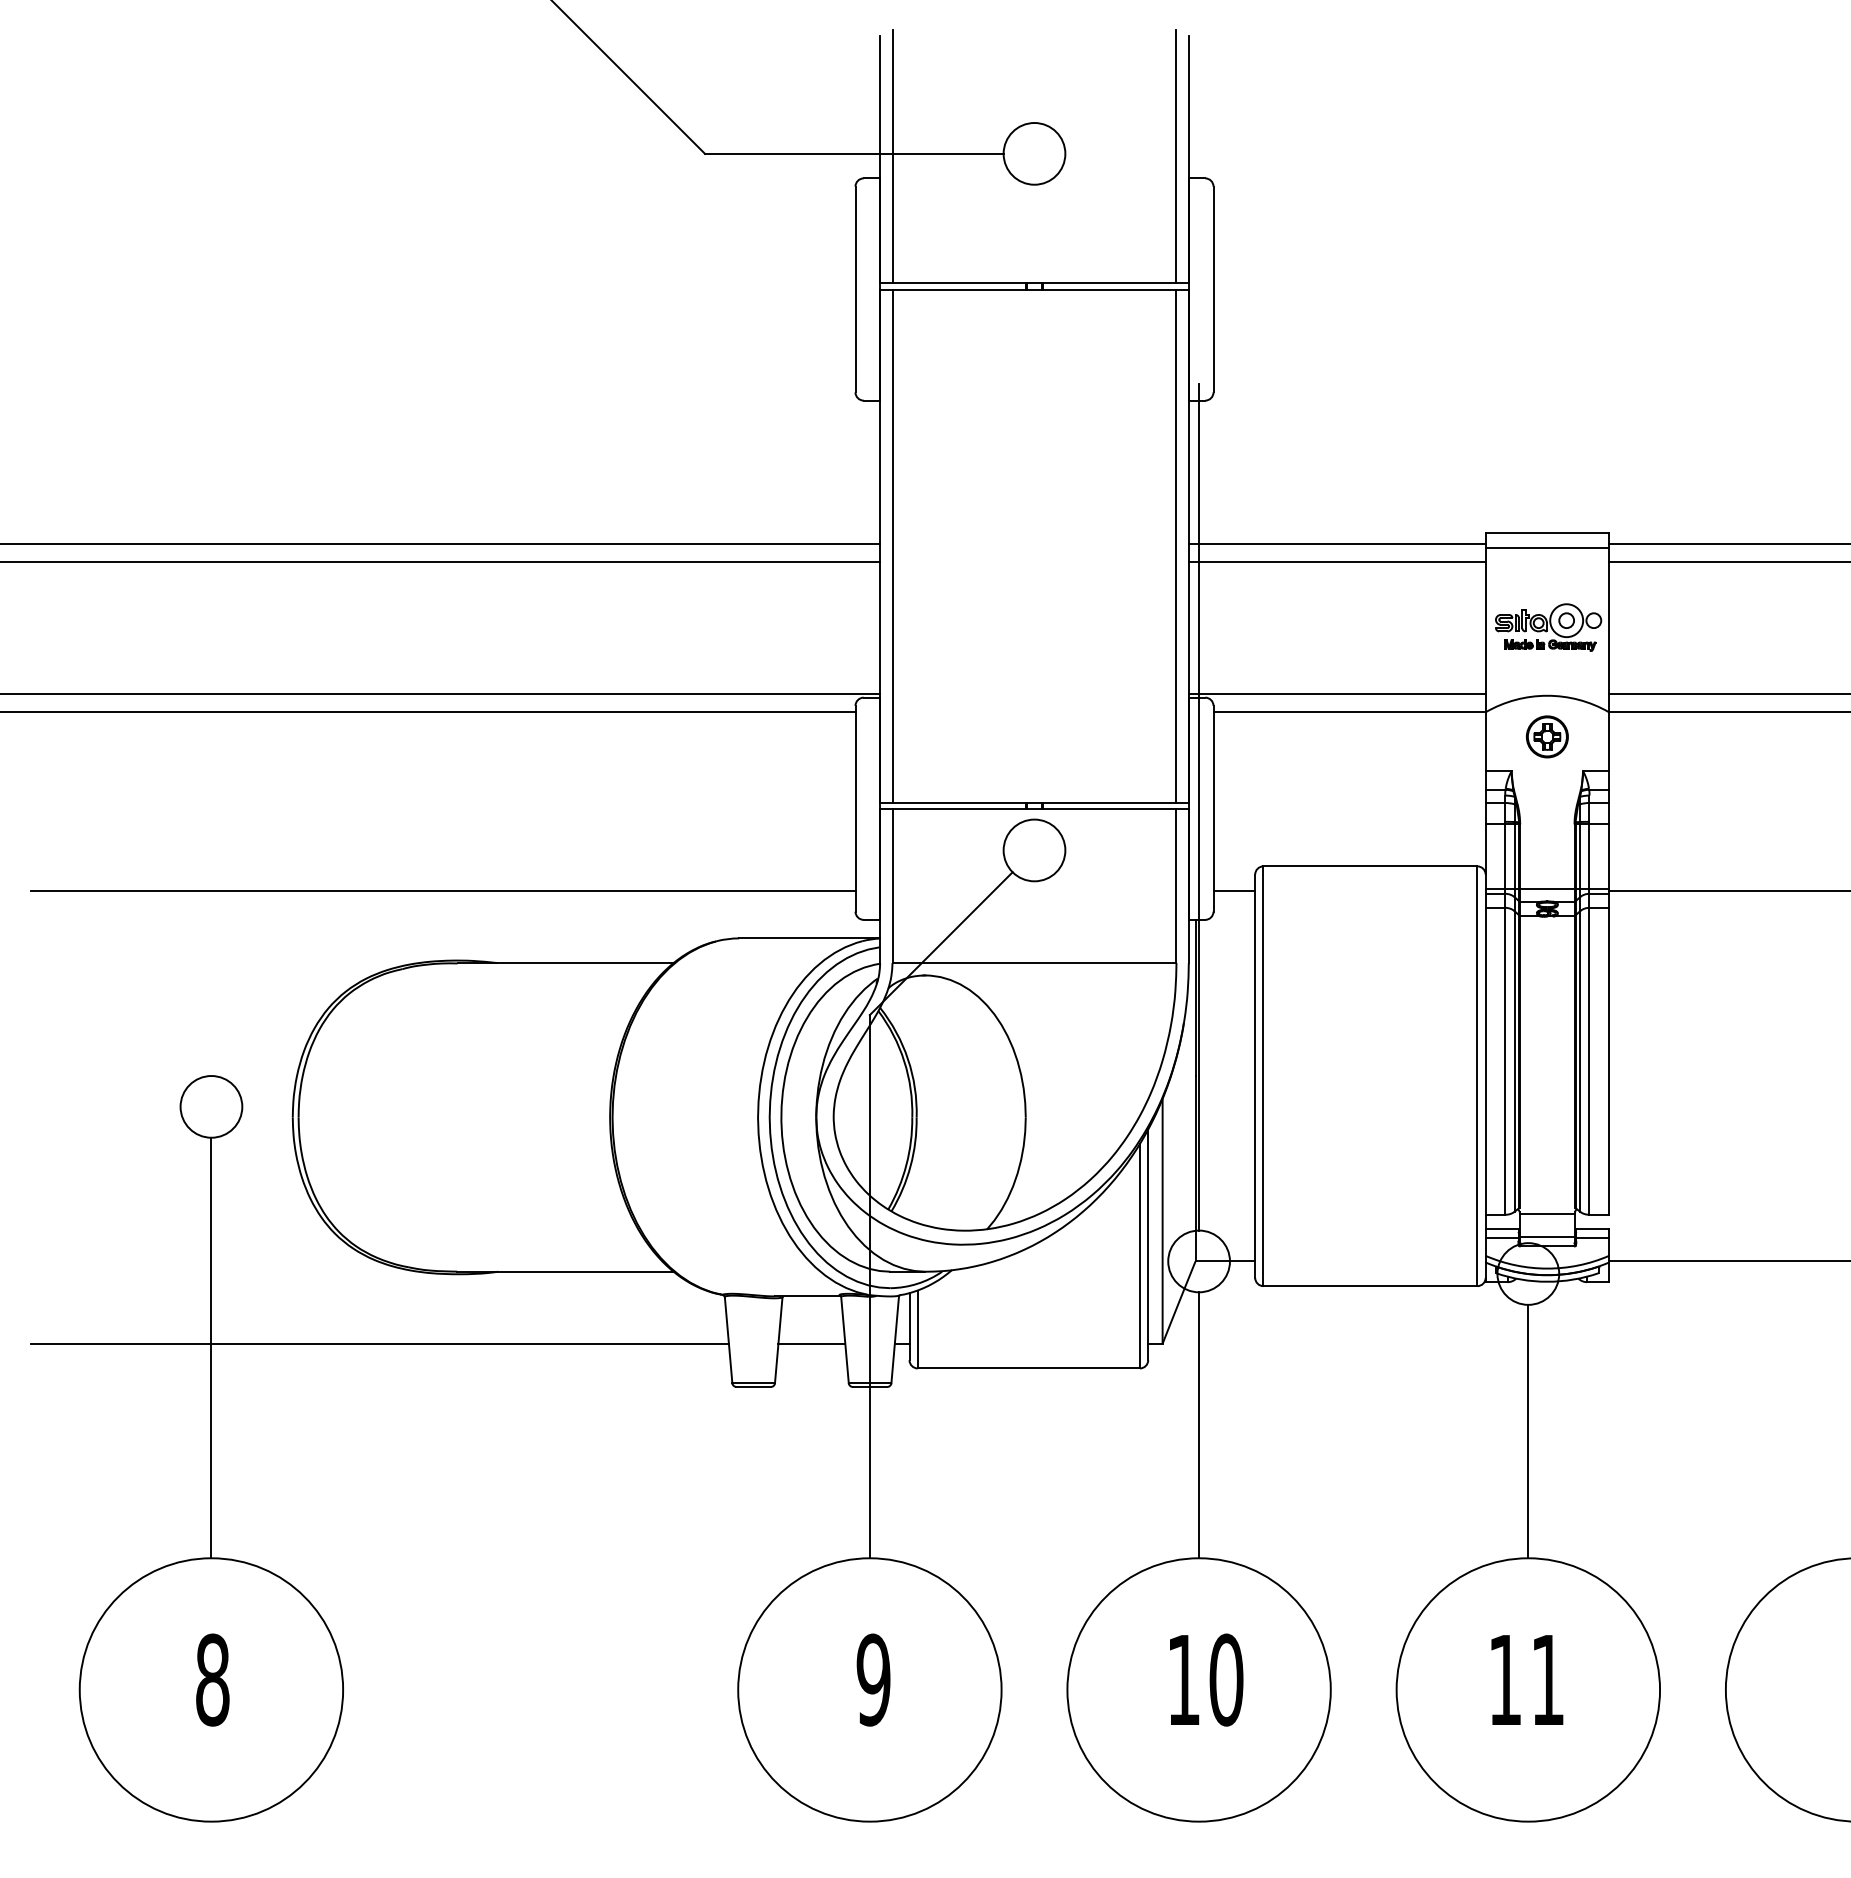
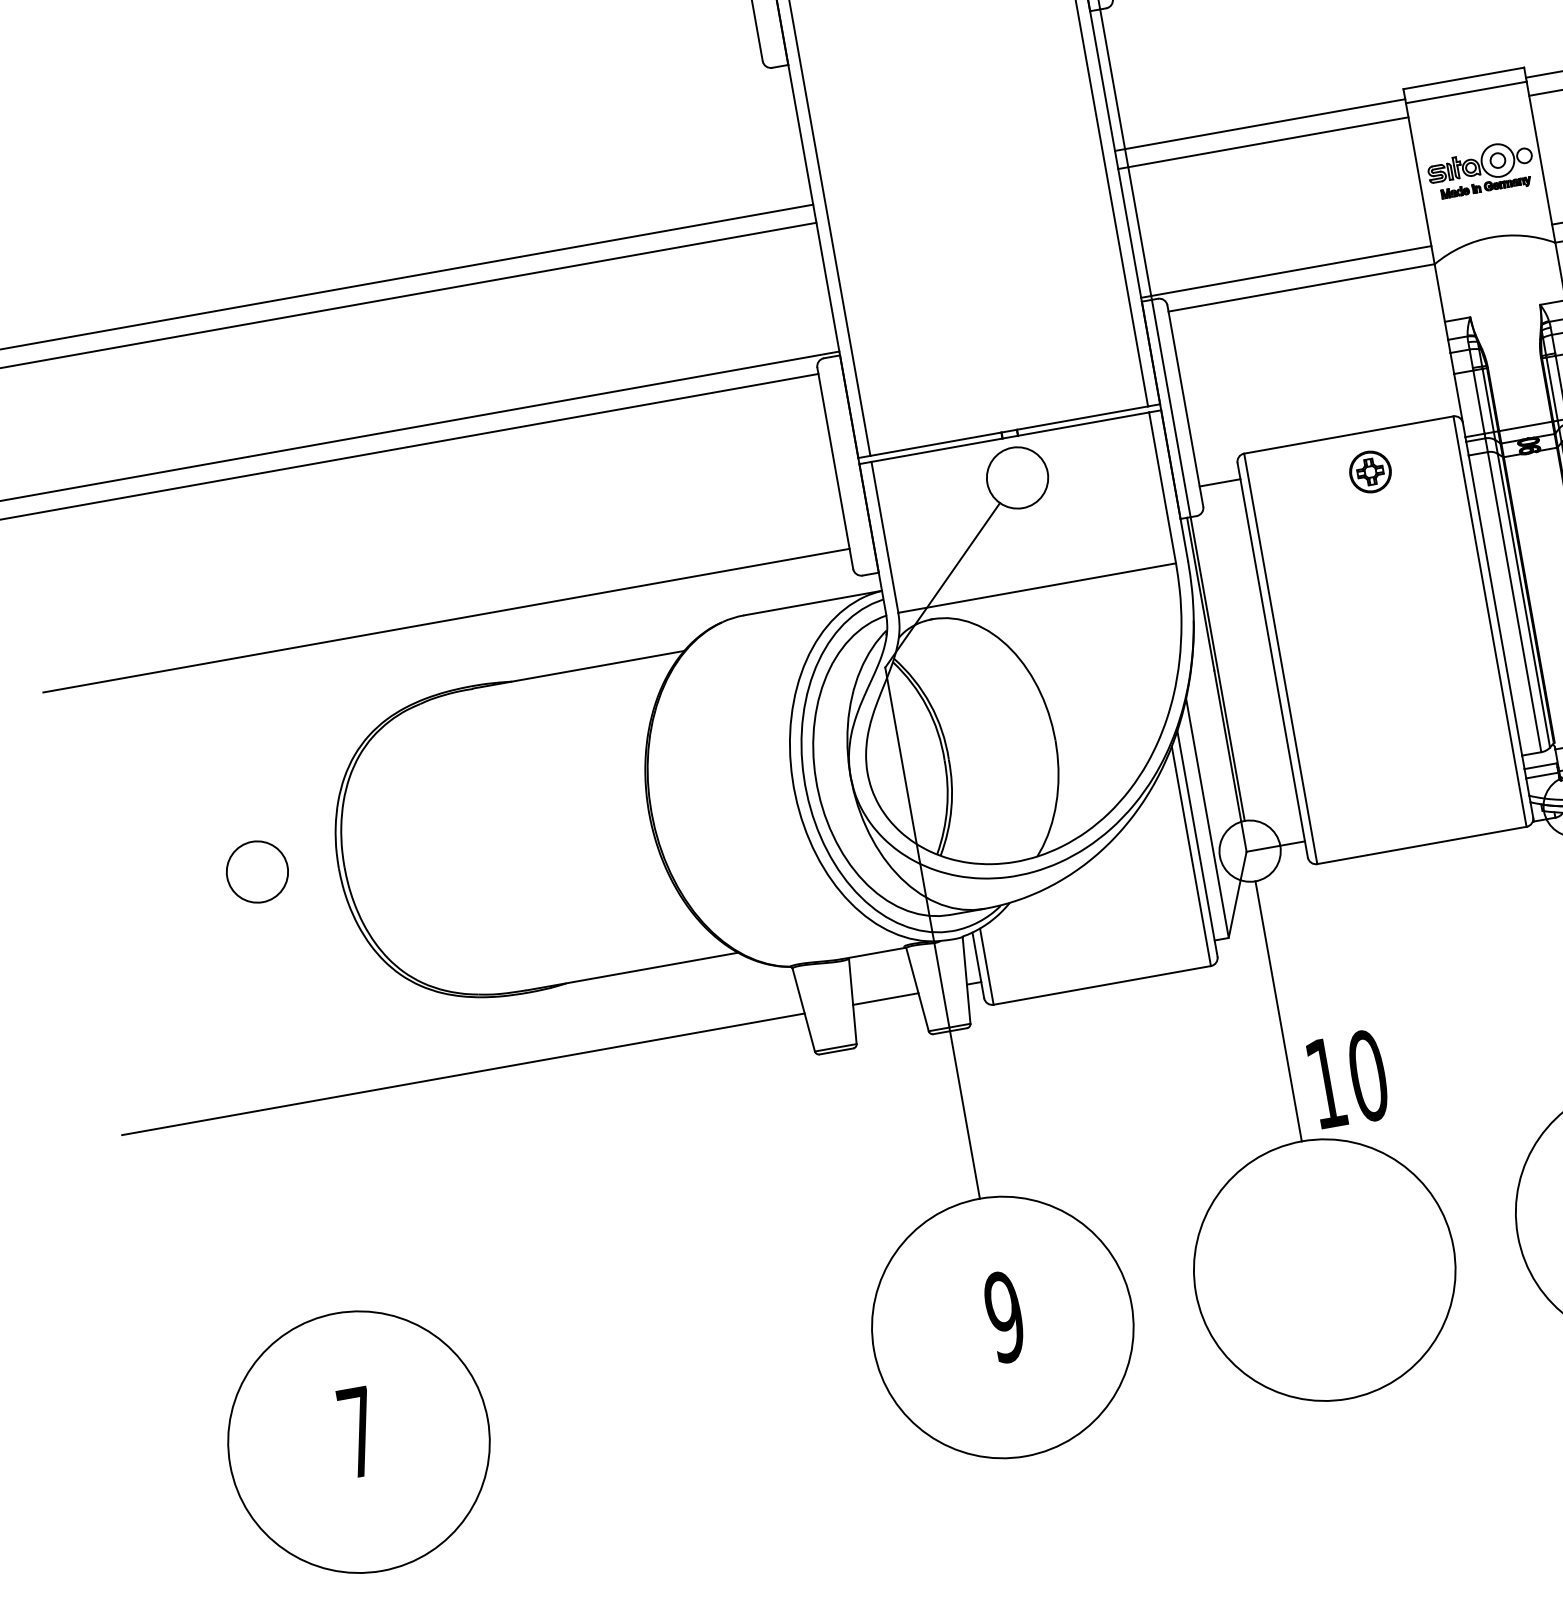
part: (1546, 736) -> (1369, 471), moved
line: (211, 1347) -> (299, 1107), removed
text: (212, 1679) -> (358, 1431), 8 -> 7
text: (1206, 1679) -> (1348, 1078), moved

